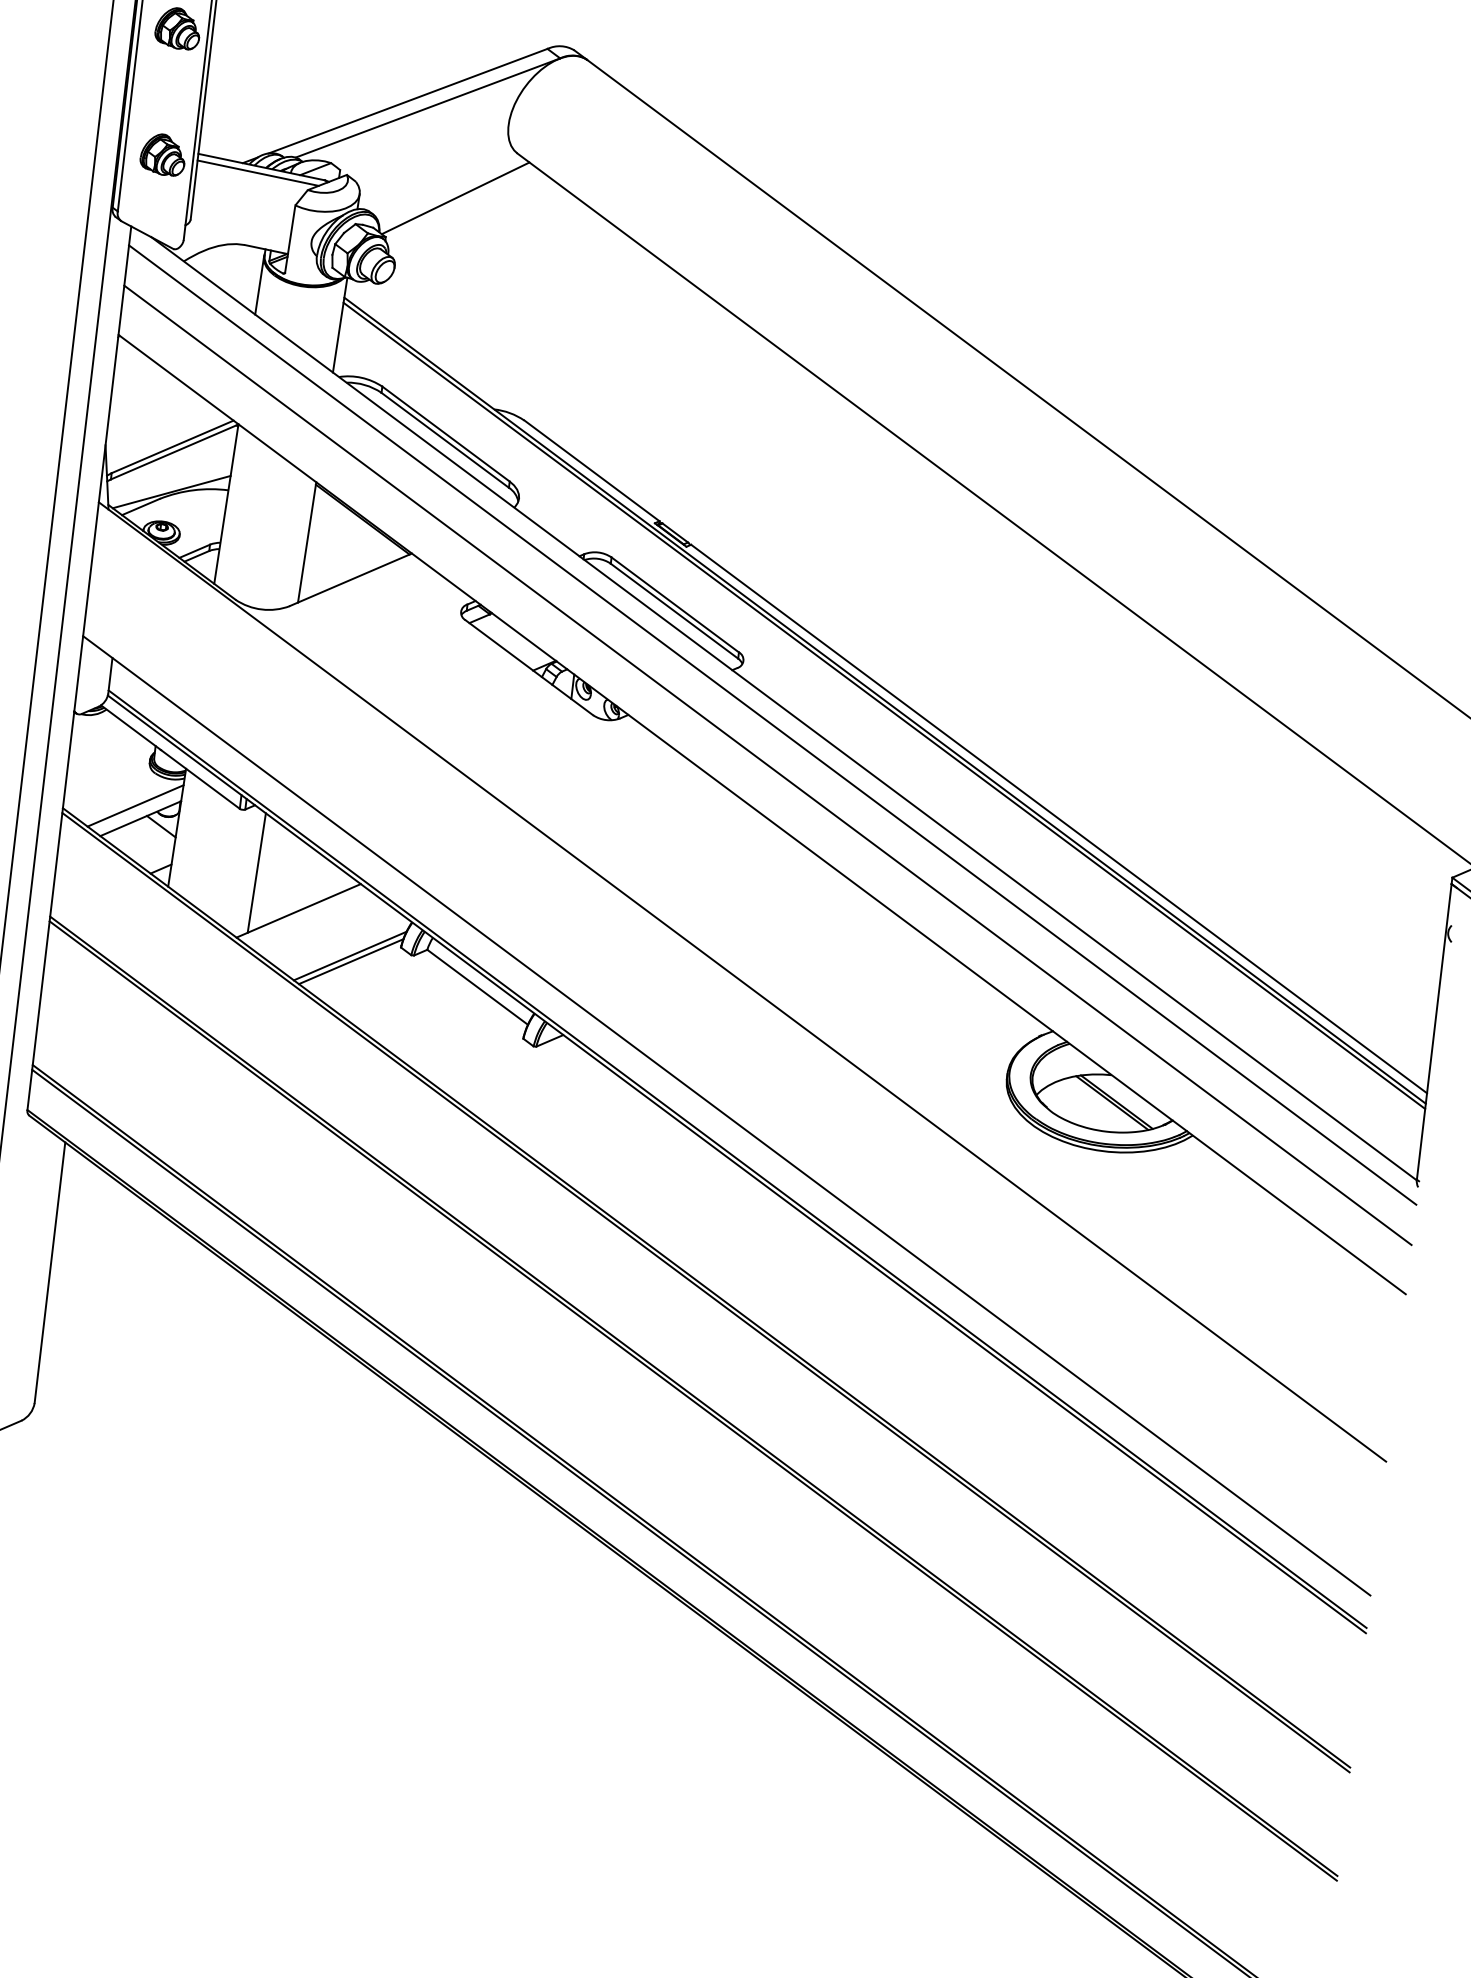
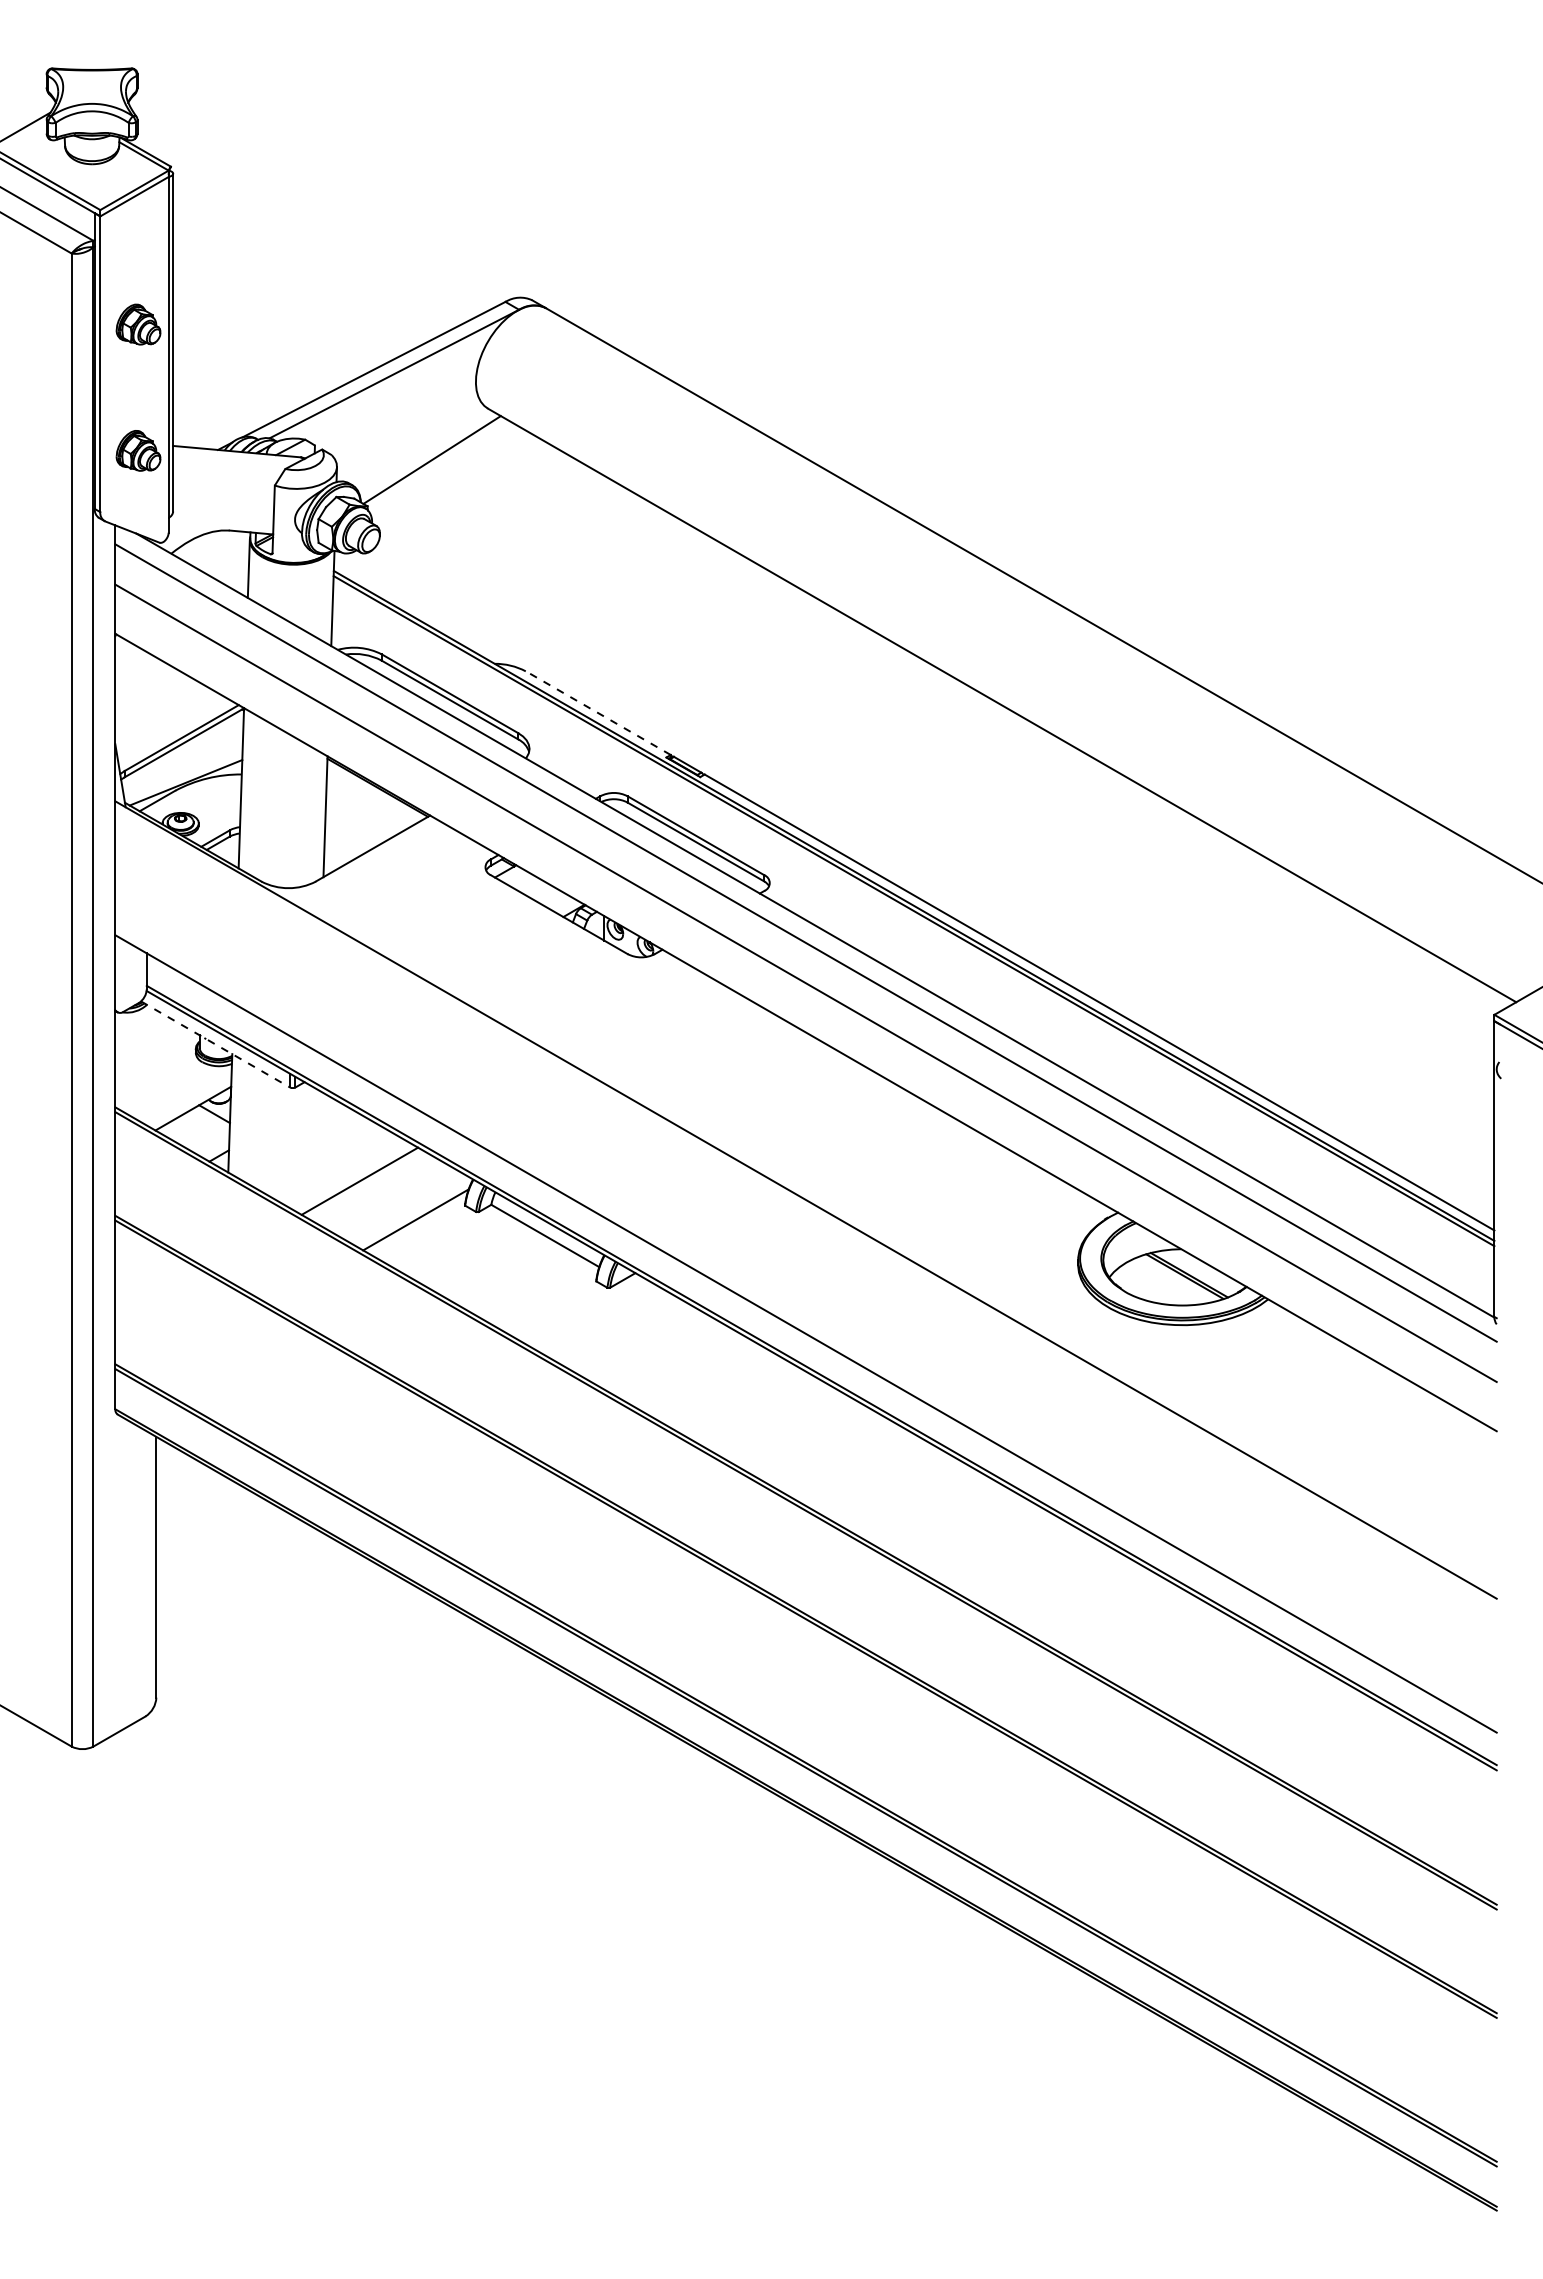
line: (258, 172) -> (234, 457), removed
line: (592, 471) -> (598, 713), solid -> dashed
line: (170, 757) -> (215, 1044), solid -> dashed
line: (135, 805) -> (186, 1096), removed
line: (257, 872) -> (314, 1148), removed
line: (351, 961) -> (417, 1225), removed

